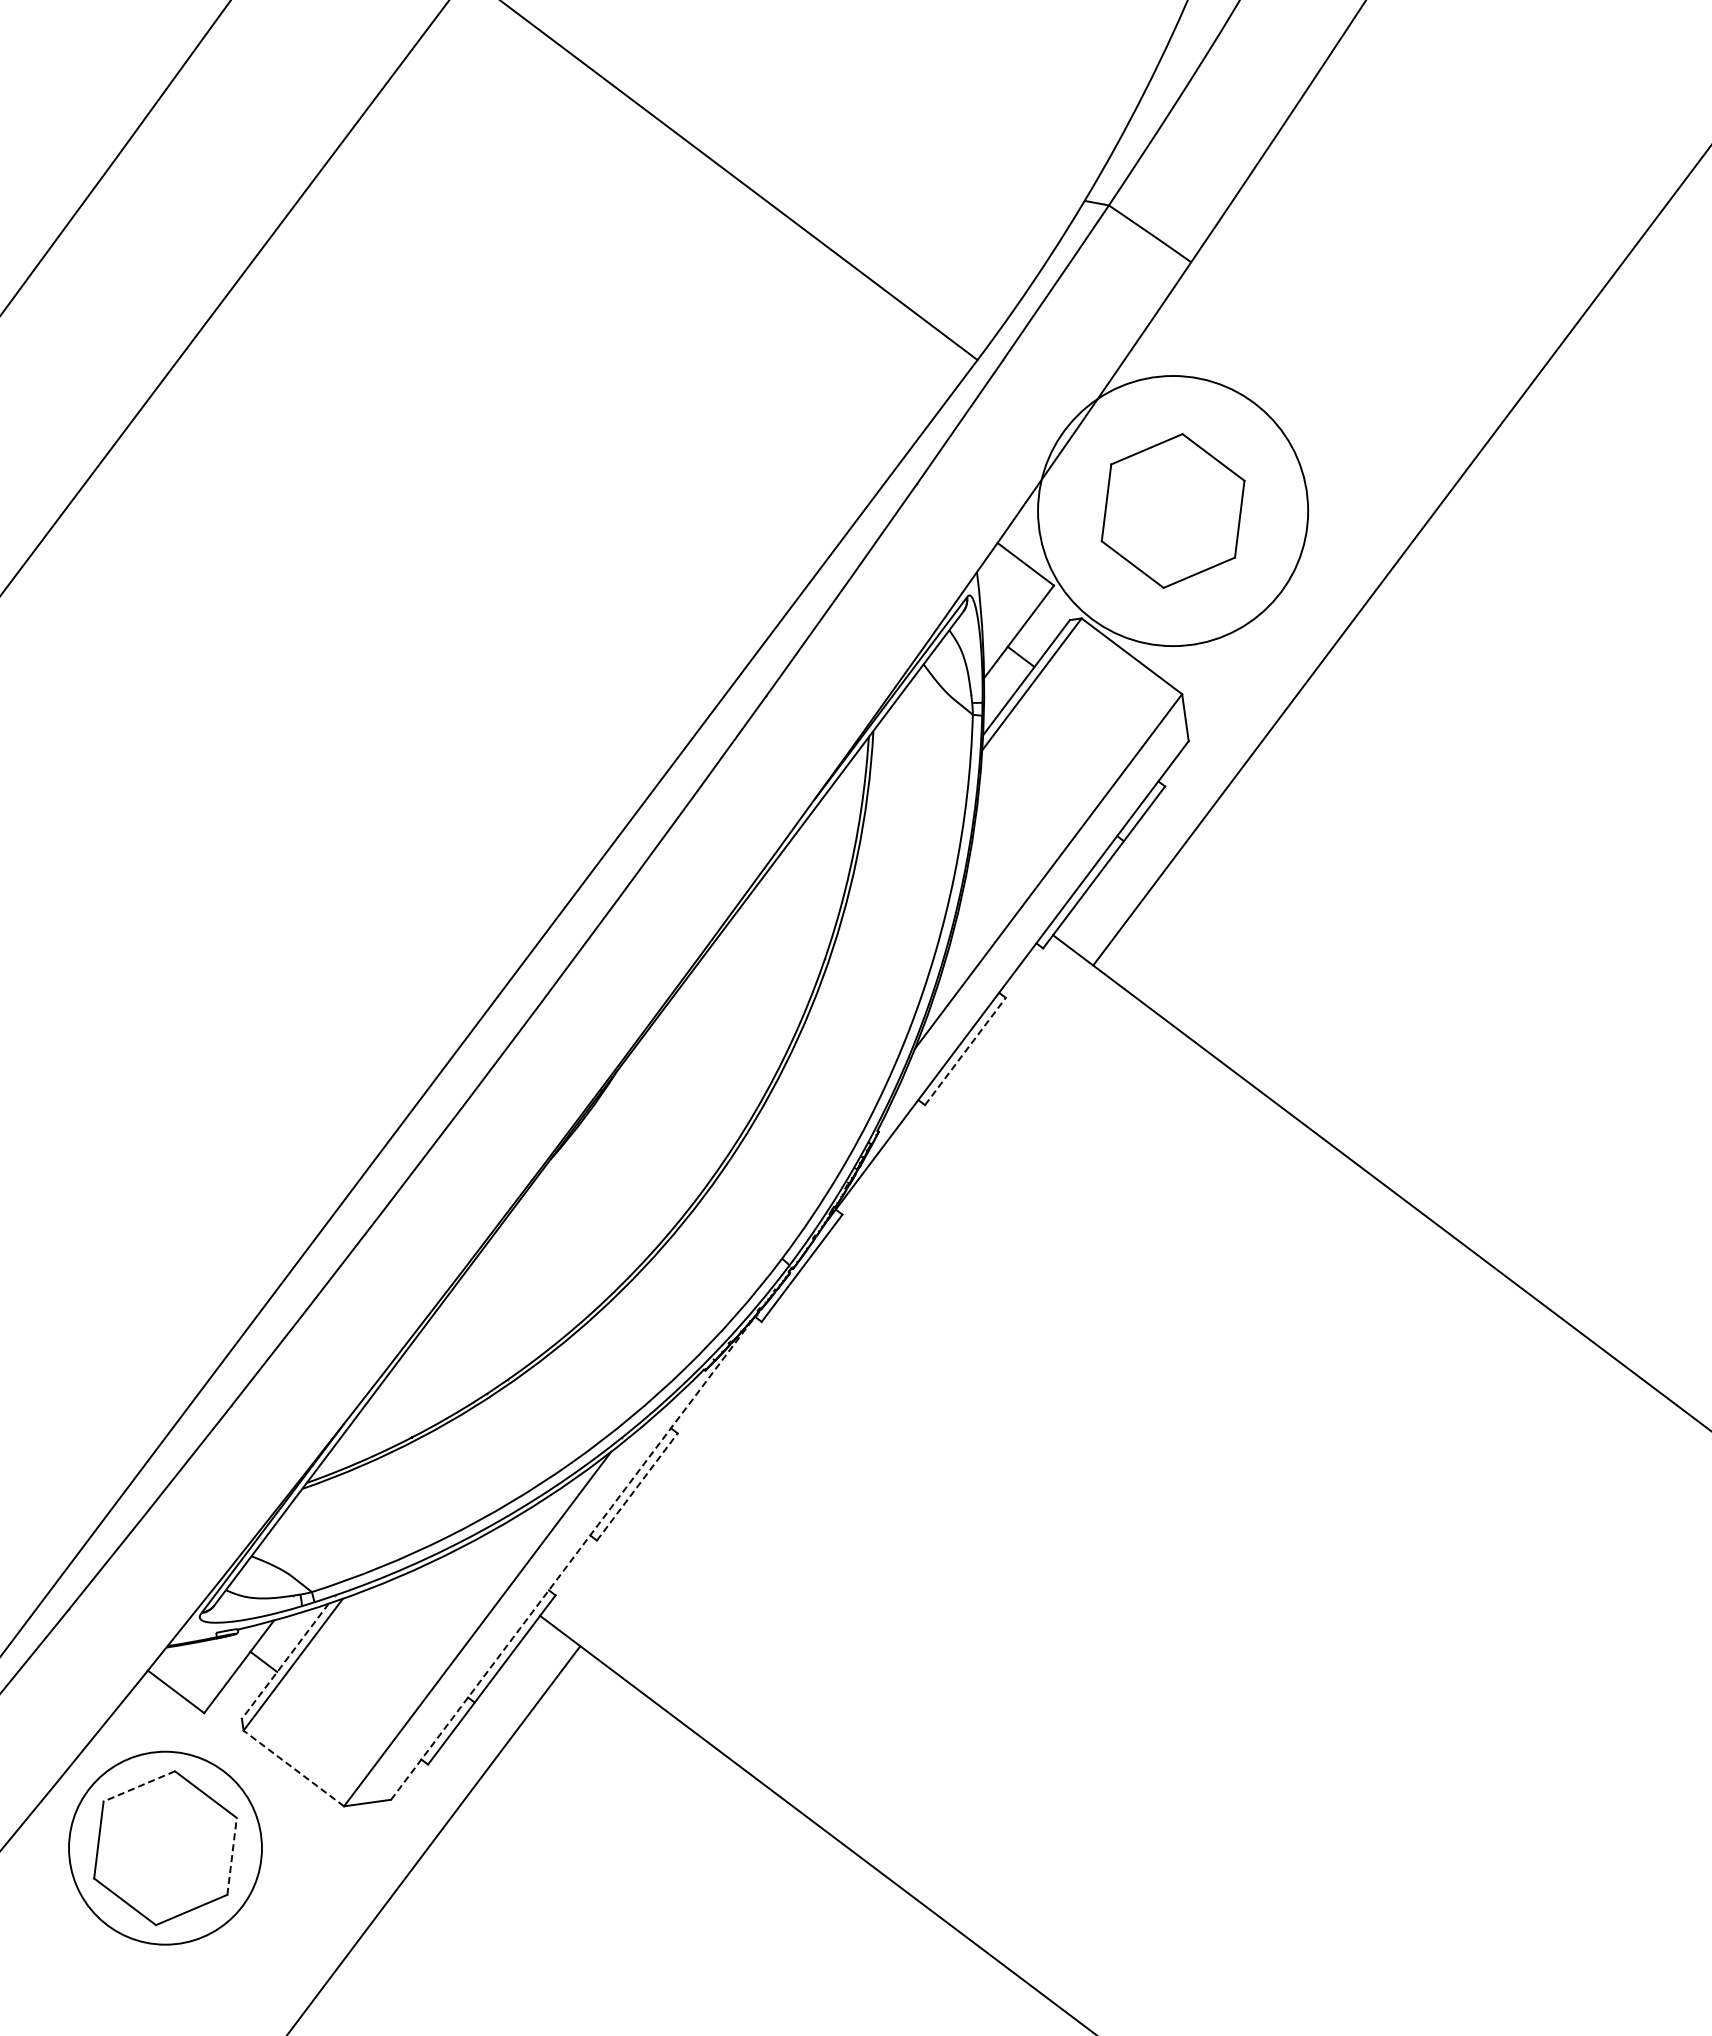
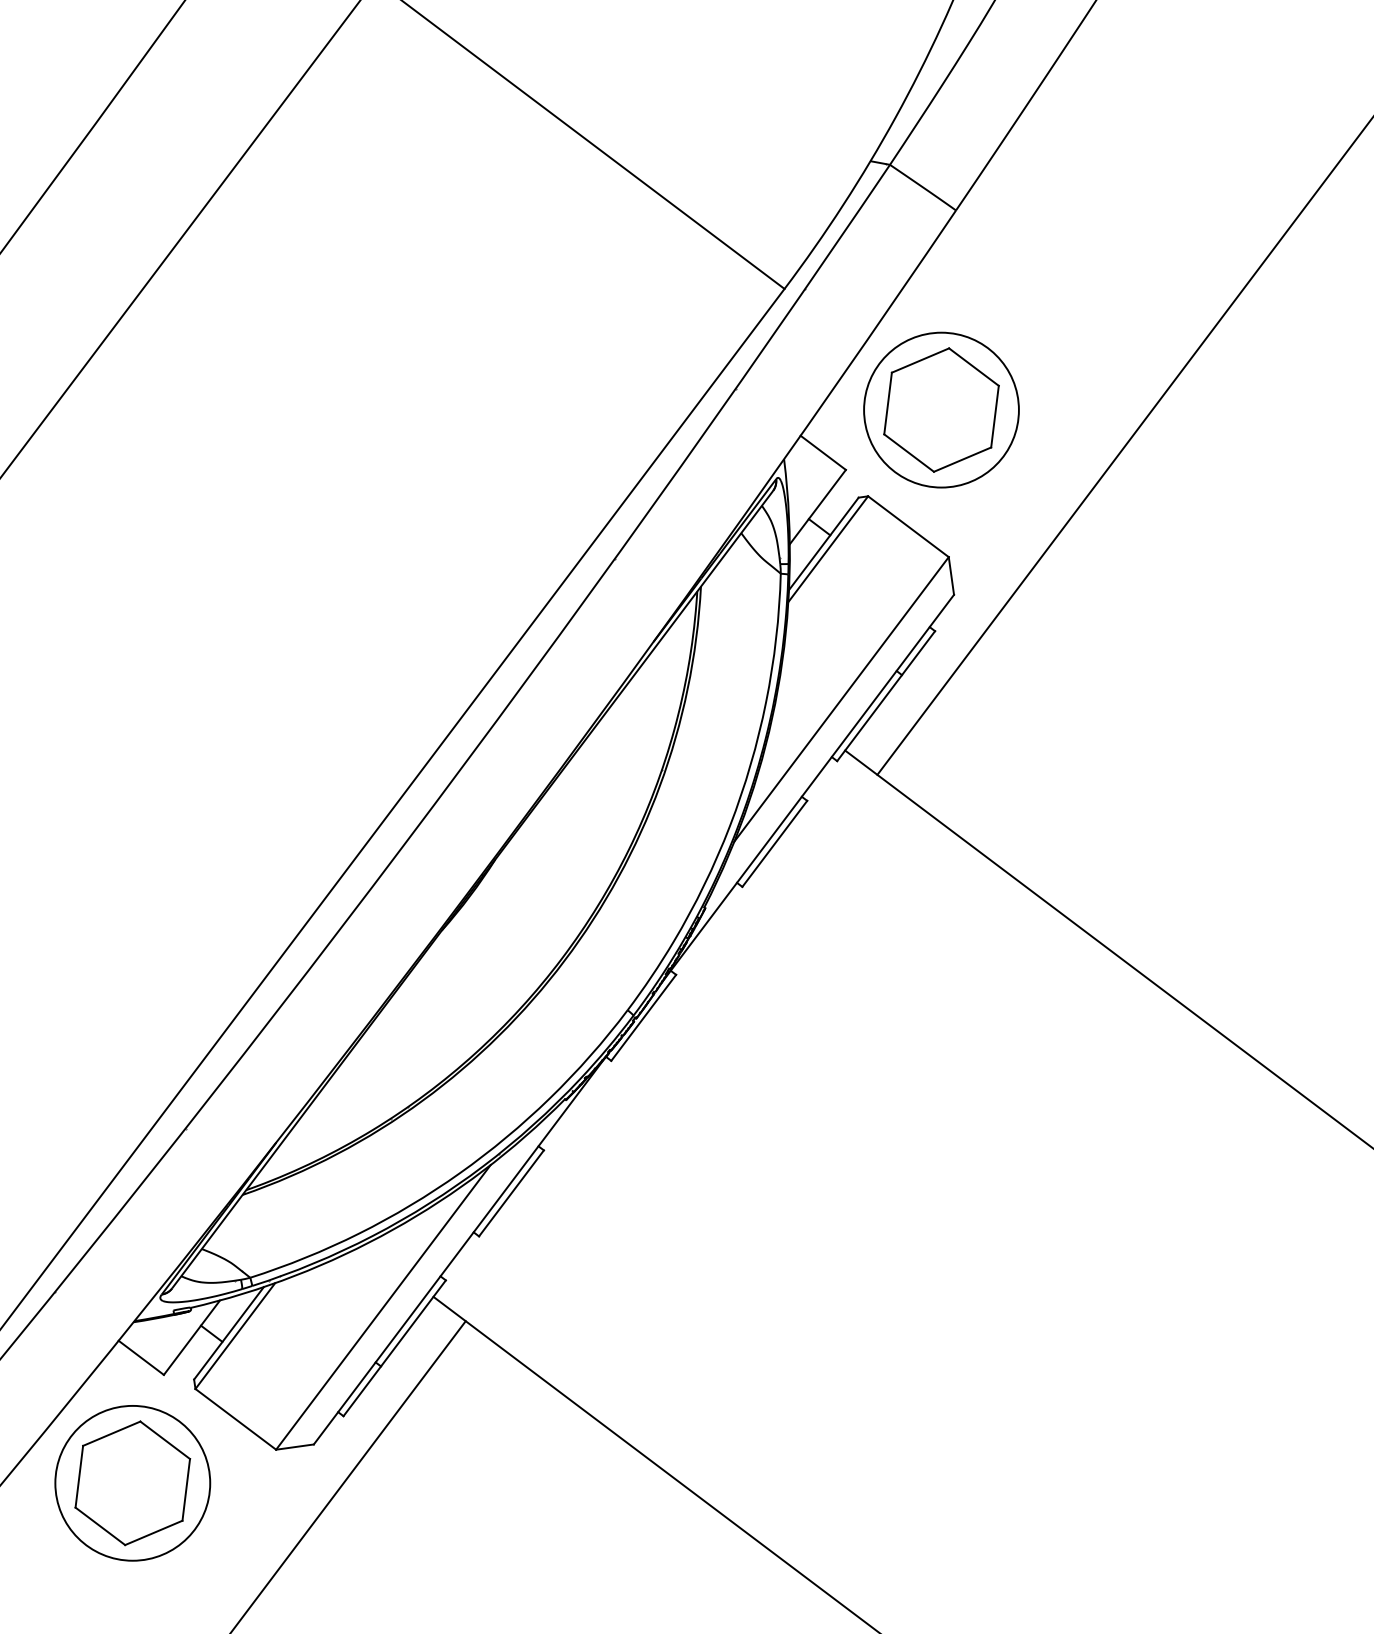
circle: (1172, 510) -> (941, 409), size x0.71
line: (965, 1051) -> (774, 843), dashed -> solid
line: (637, 1486) -> (511, 1193), dashed -> solid
line: (573, 1557) -> (460, 1250), dashed -> solid
line: (285, 1661) -> (229, 1333), dashed -> solid
line: (293, 1768) -> (235, 1419), dashed -> solid
line: (139, 1786) -> (111, 1433), dashed -> solid
line: (232, 1856) -> (186, 1489), dashed -> solid

